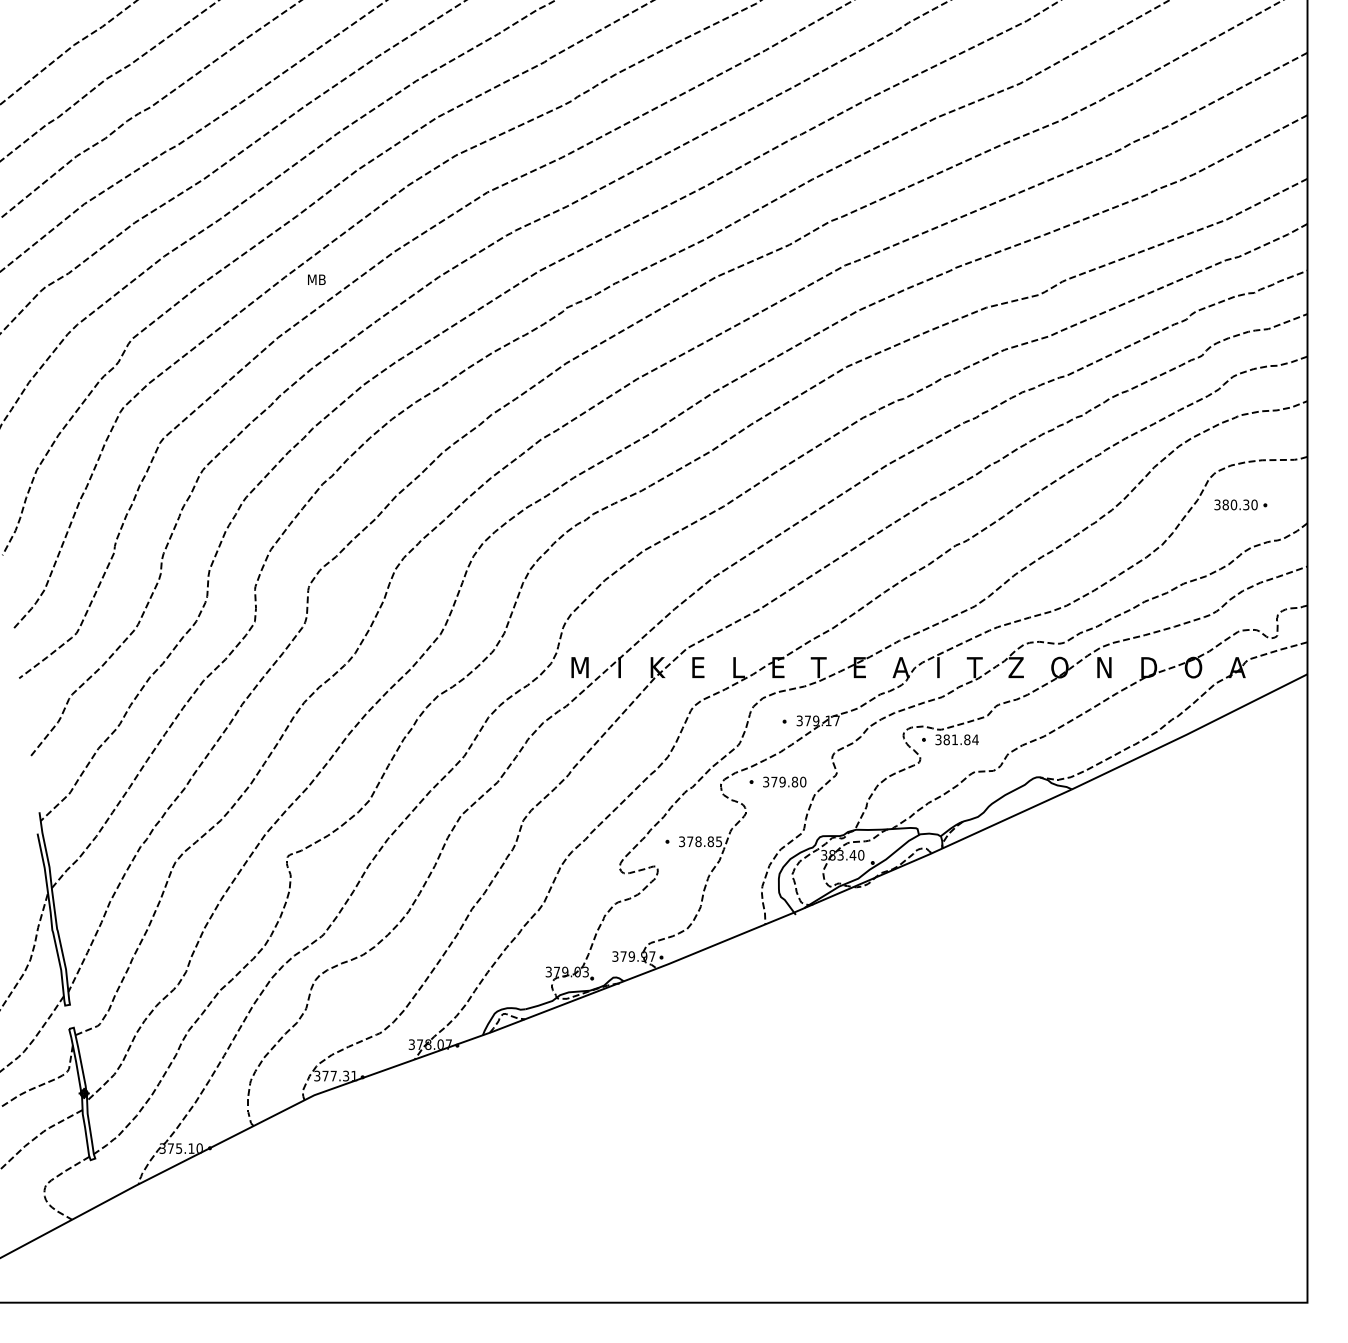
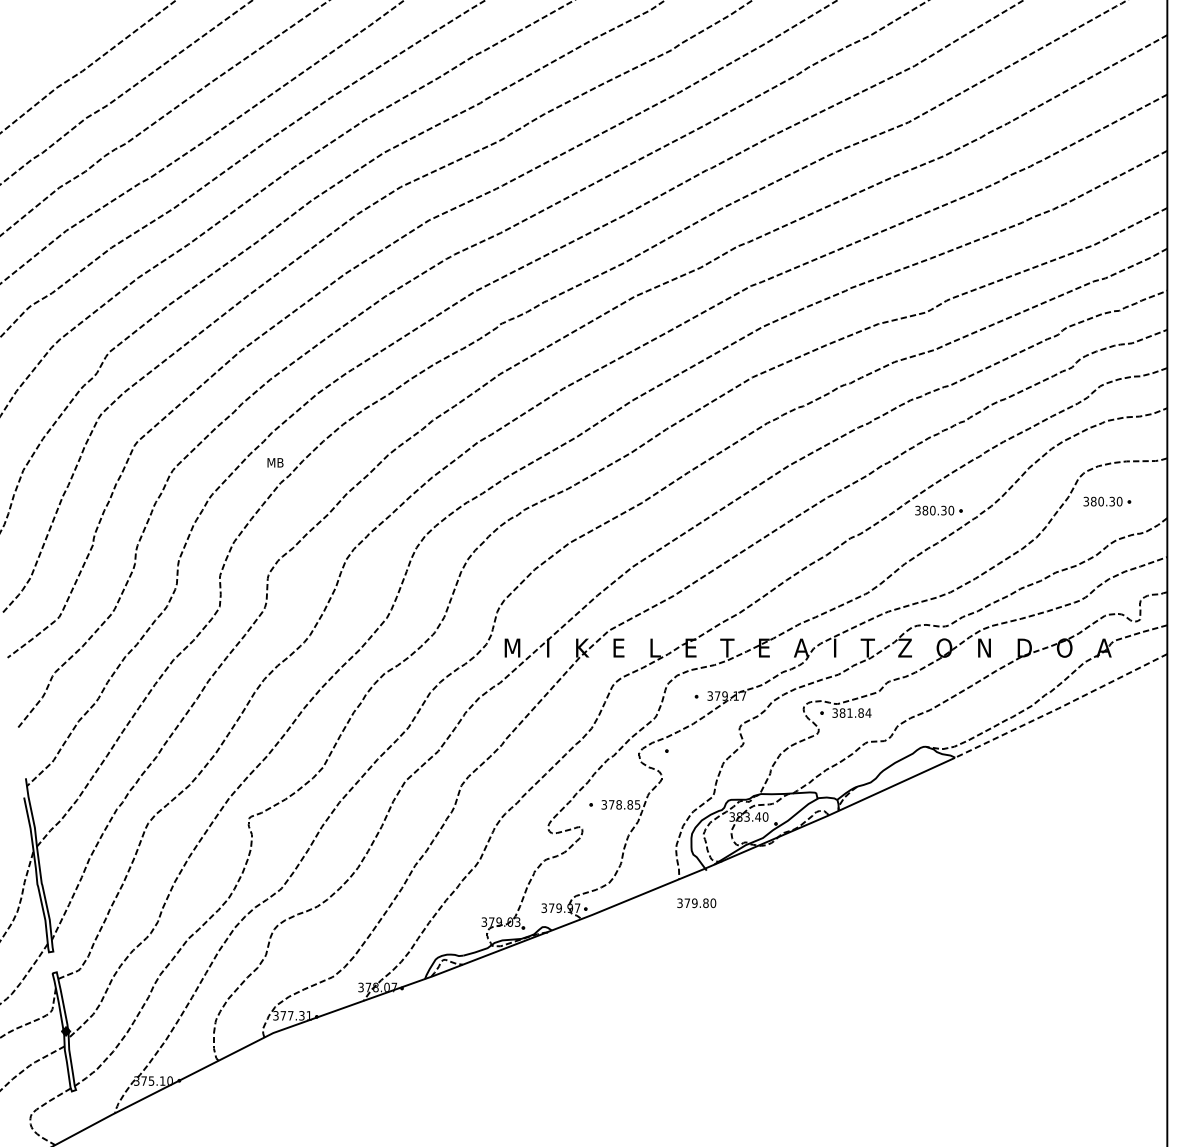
text: (316, 279) -> (275, 462), moved
part: (1053, 514) -> (938, 510), added
line: (1189, 733) -> (1061, 707), solid -> dashed
text: (784, 781) -> (696, 902), moved

